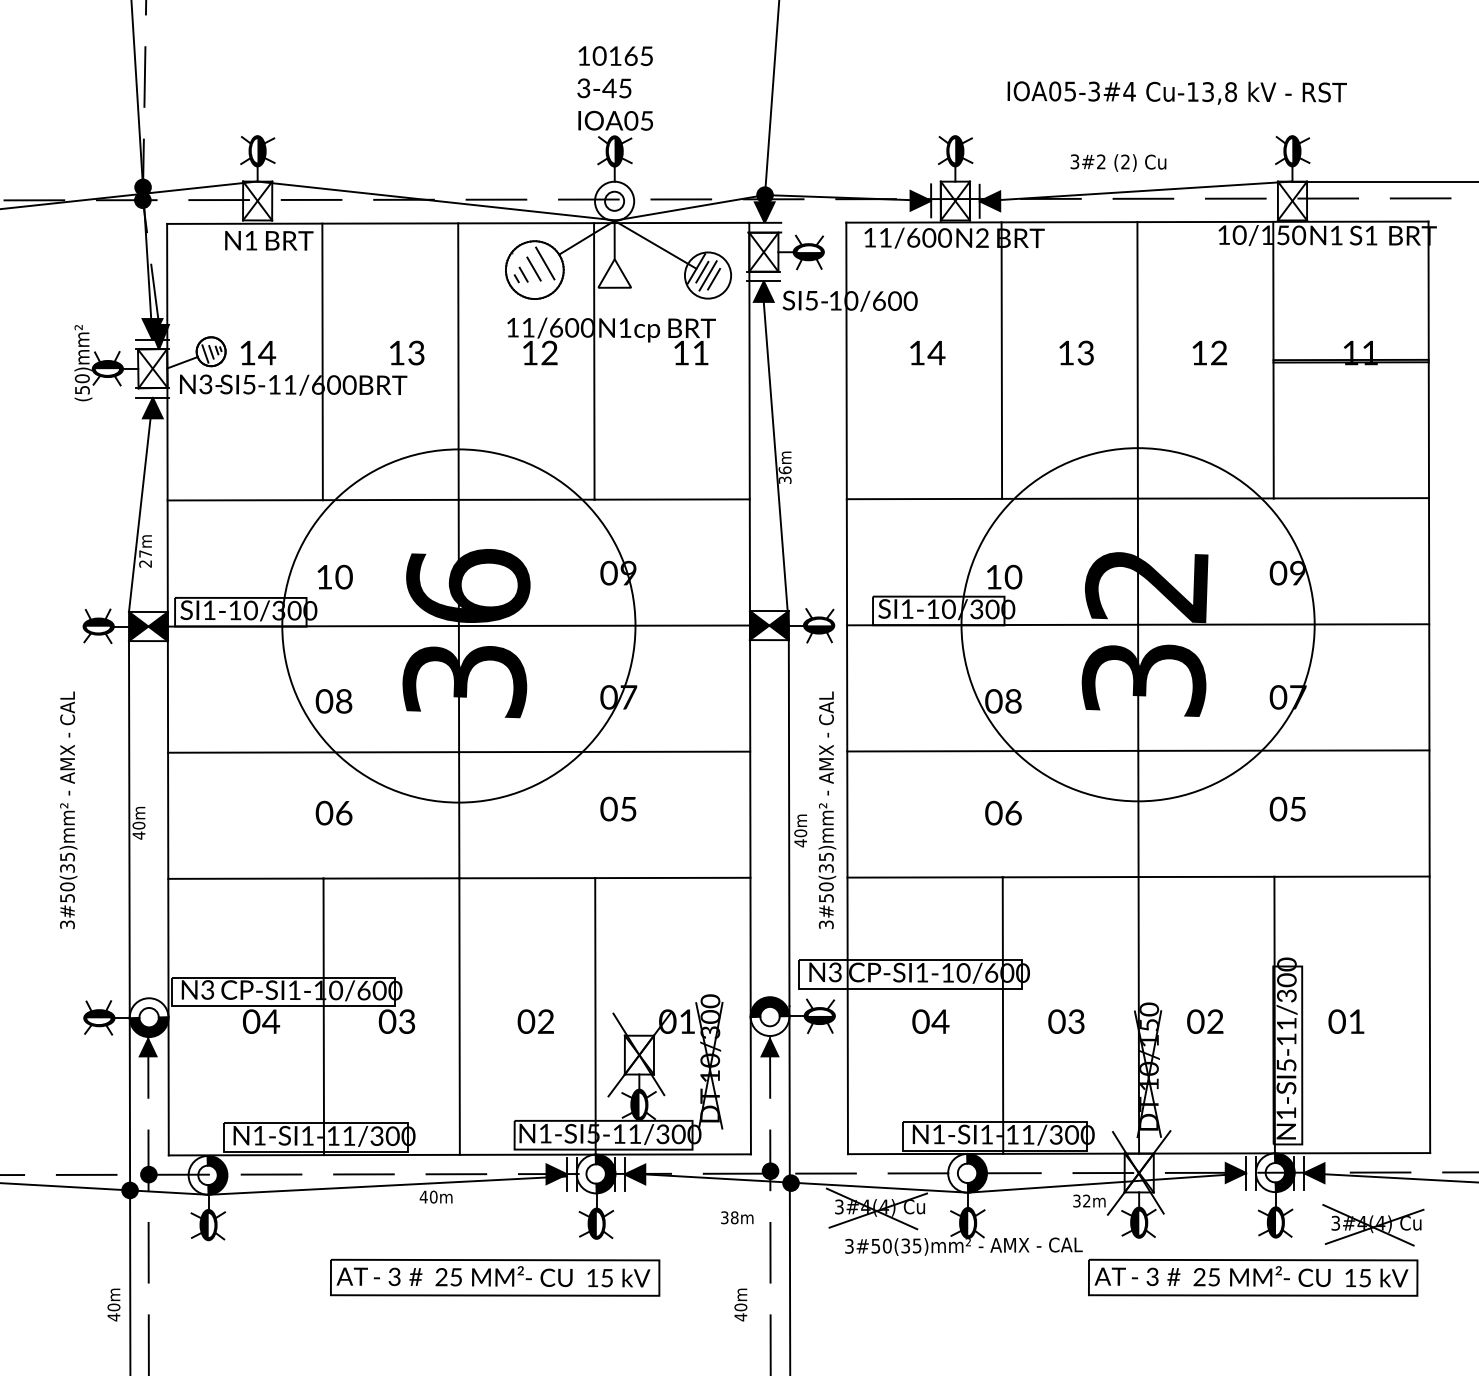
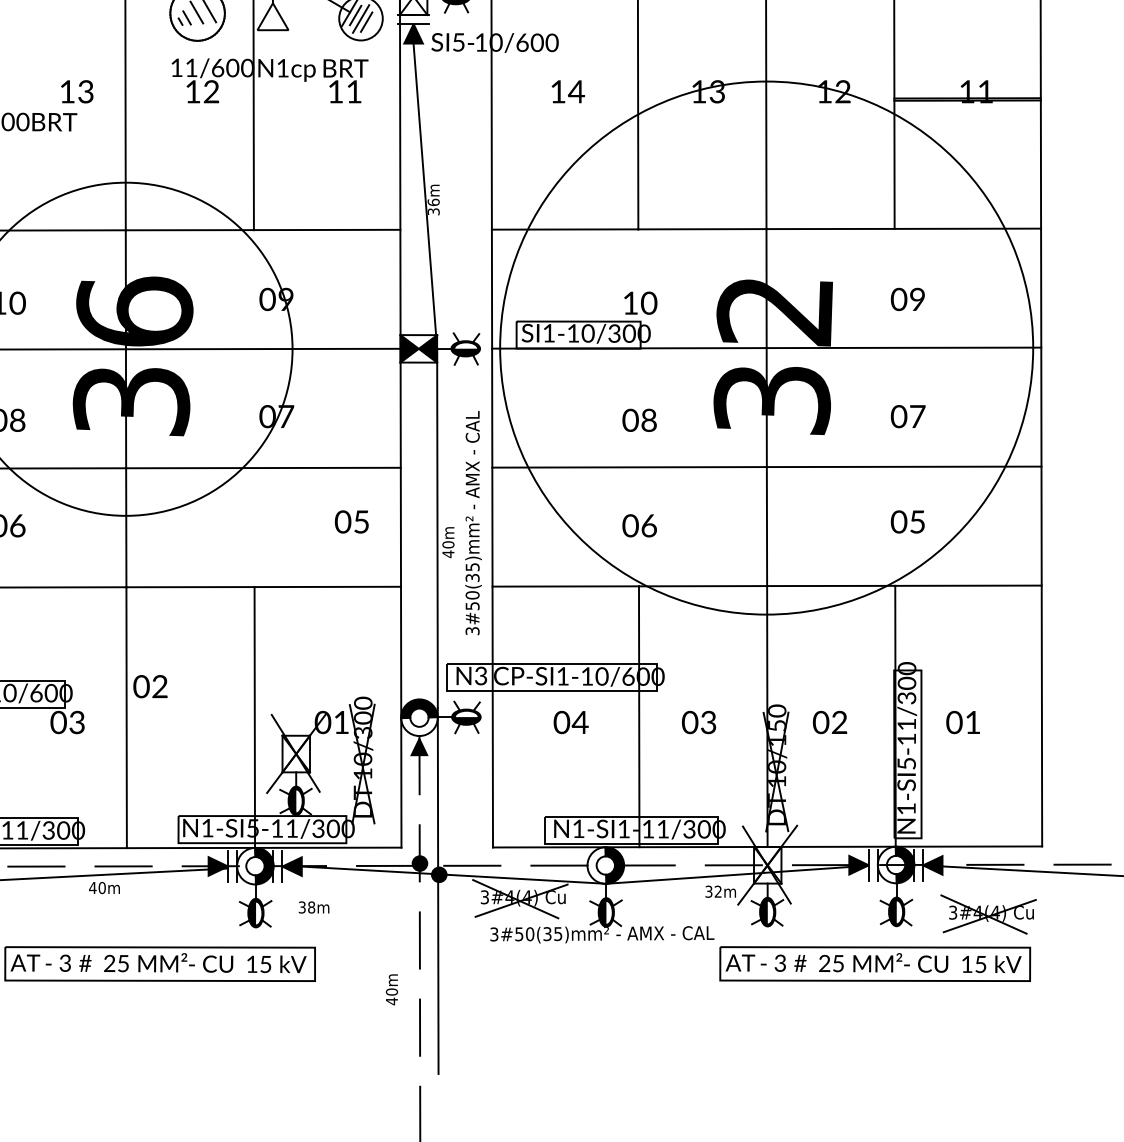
circle: (1137, 624) -> (766, 347), size x1.6
text: (618, 808) -> (351, 521), moved
text: (535, 1021) -> (150, 686), moved
text: (737, 1217) -> (314, 907), moved

